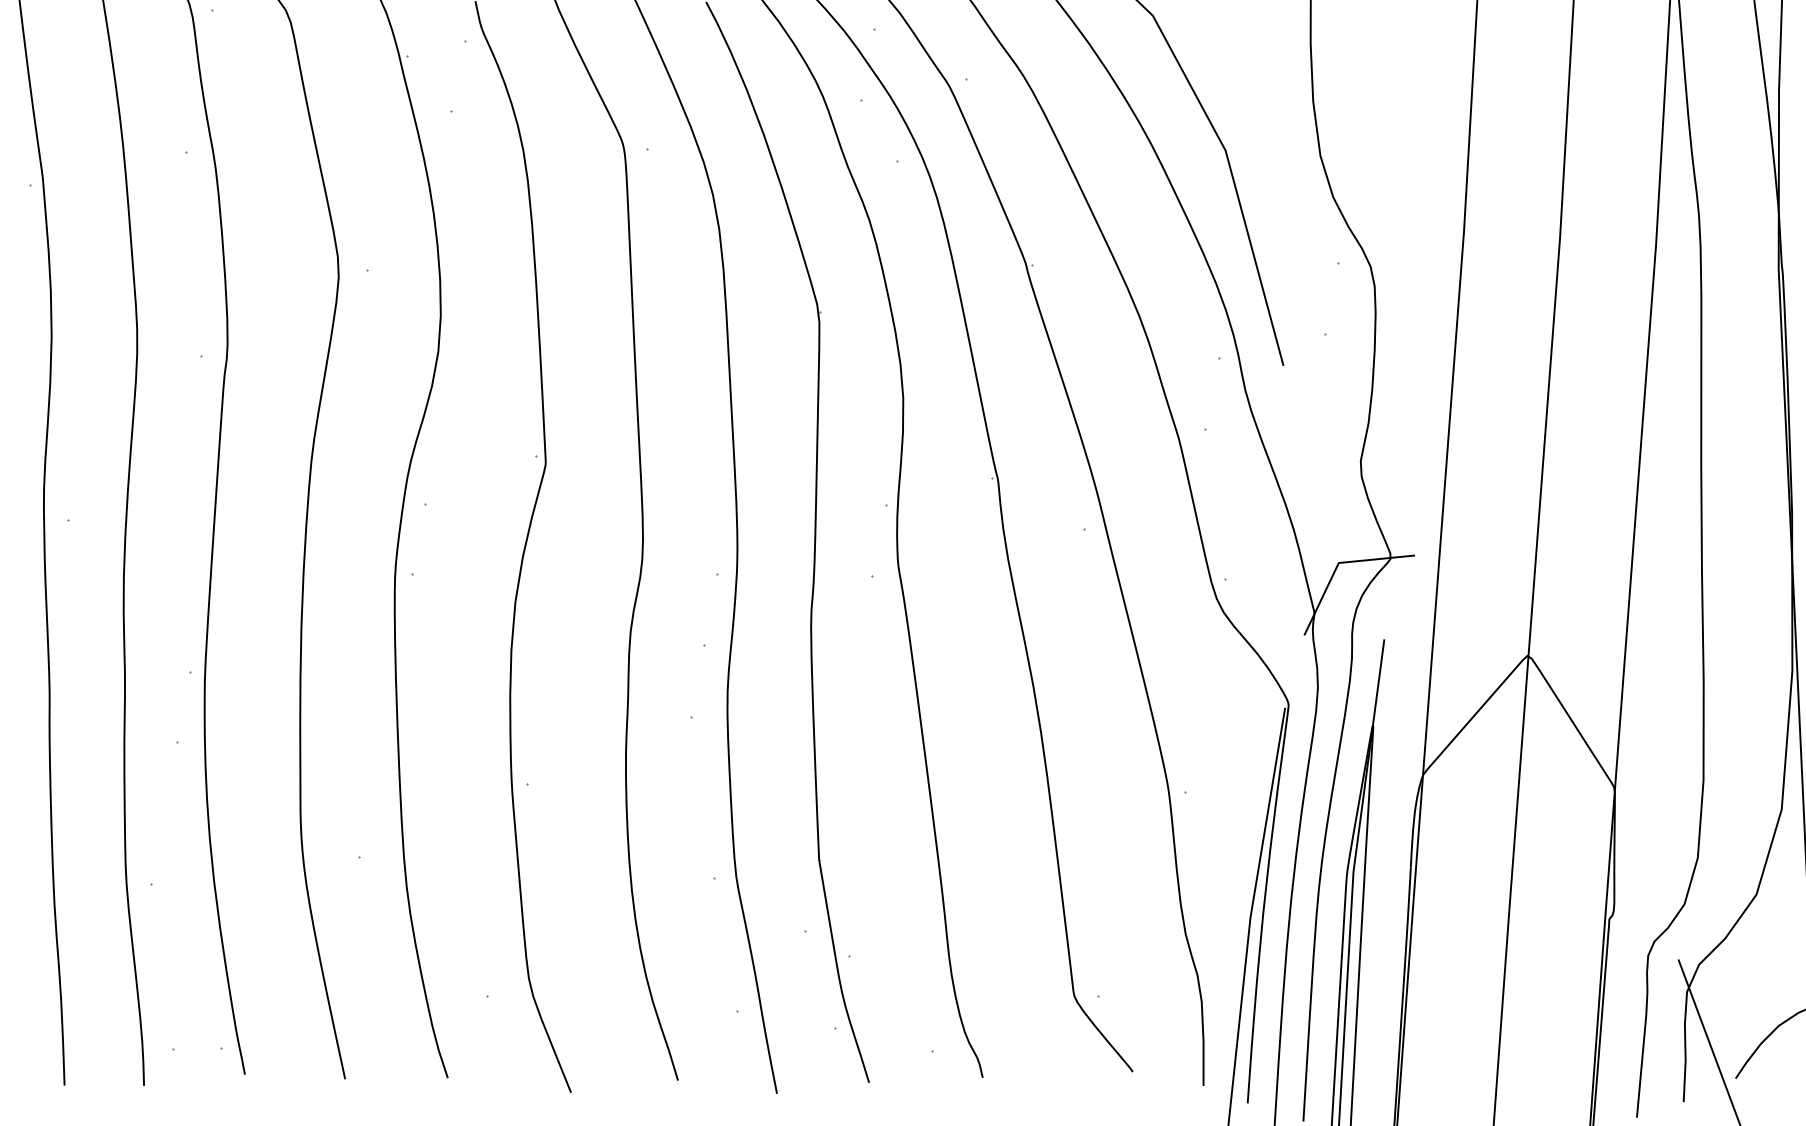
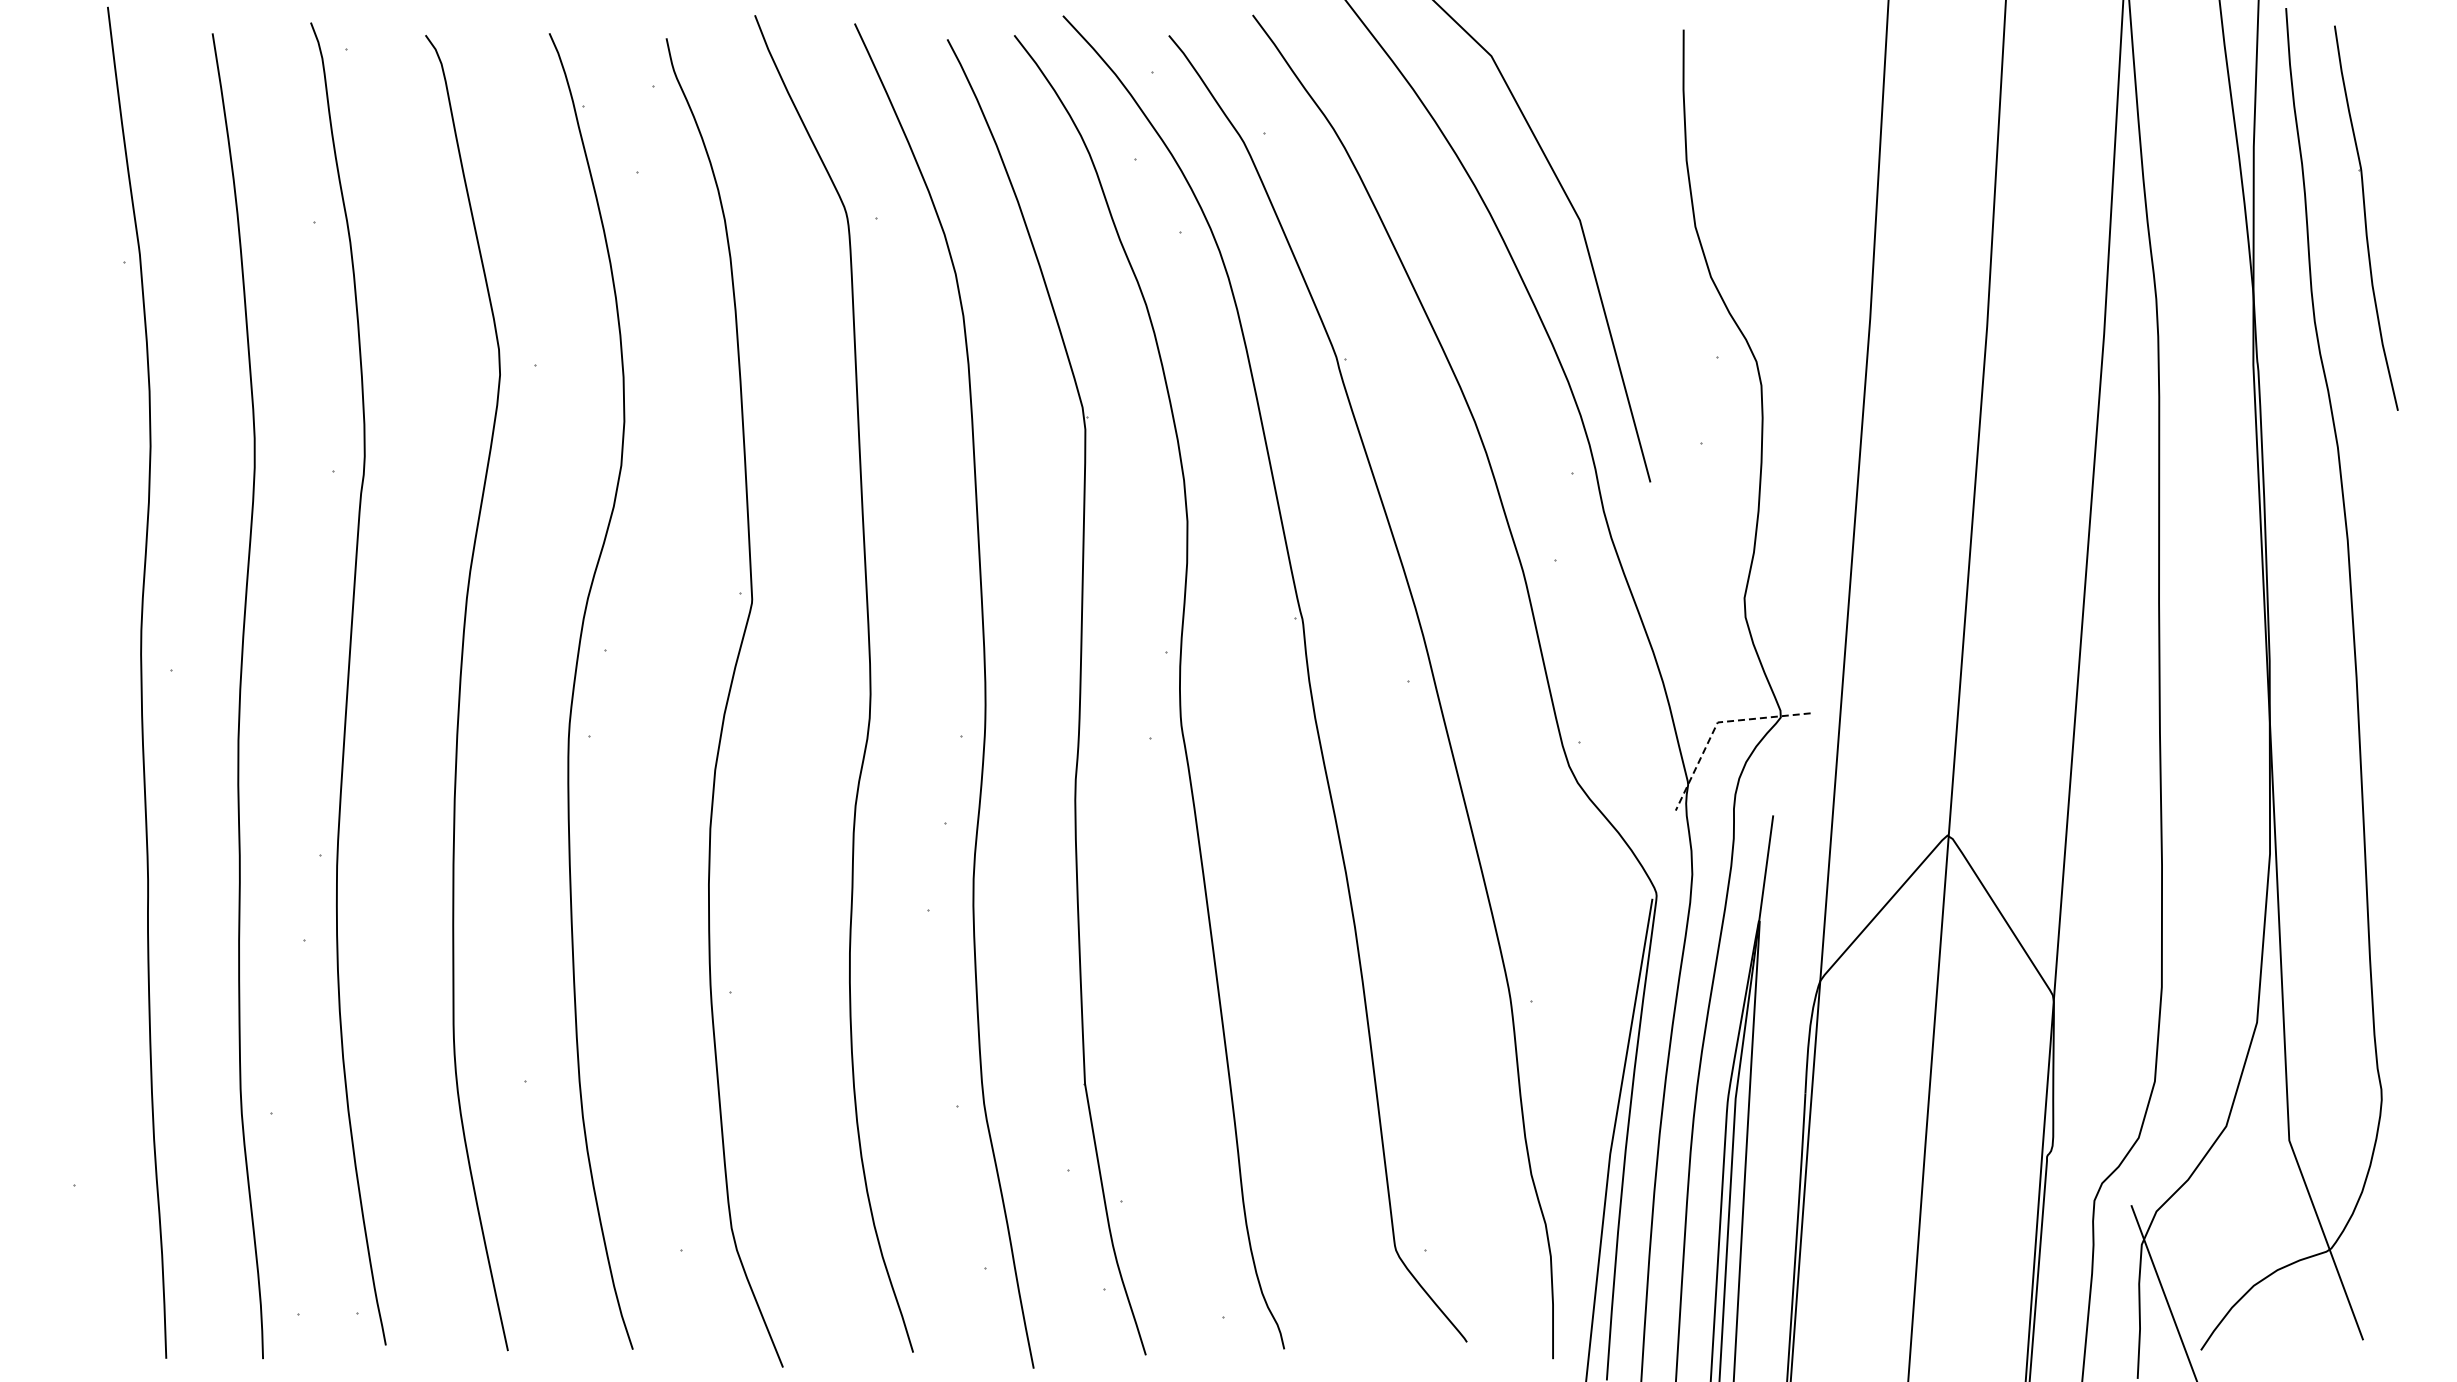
line: (1337, 564) -> (1716, 724), solid -> dashed

